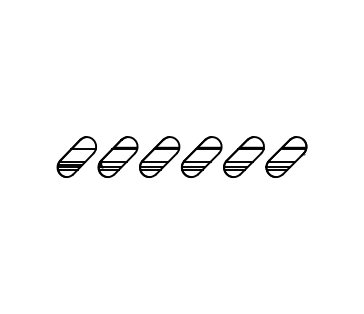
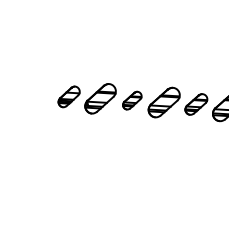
part: (76, 156) -> (68, 96), size x0.7
part: (159, 156) -> (132, 100), size x0.6
part: (243, 156) -> (196, 104), size x0.7

